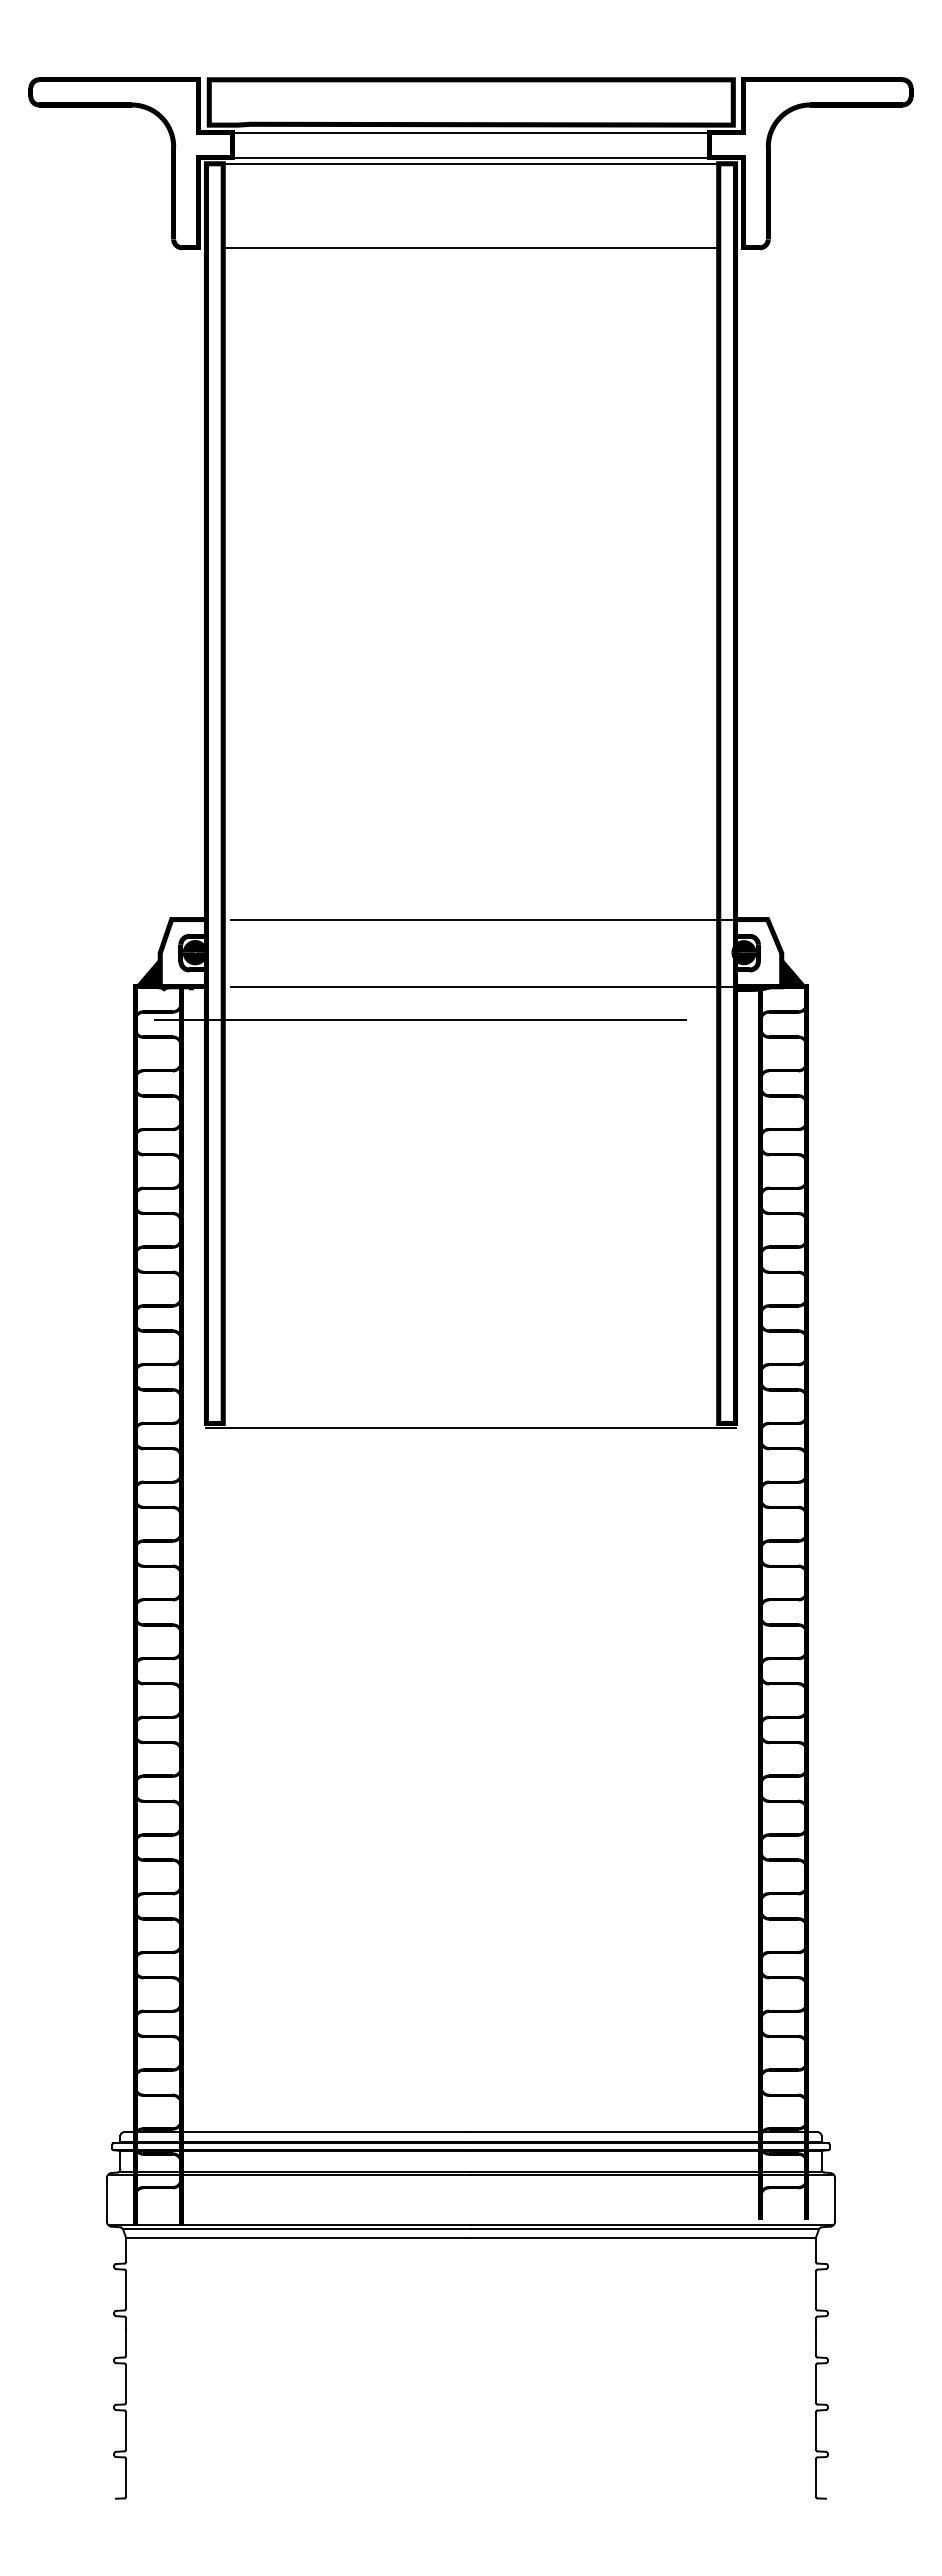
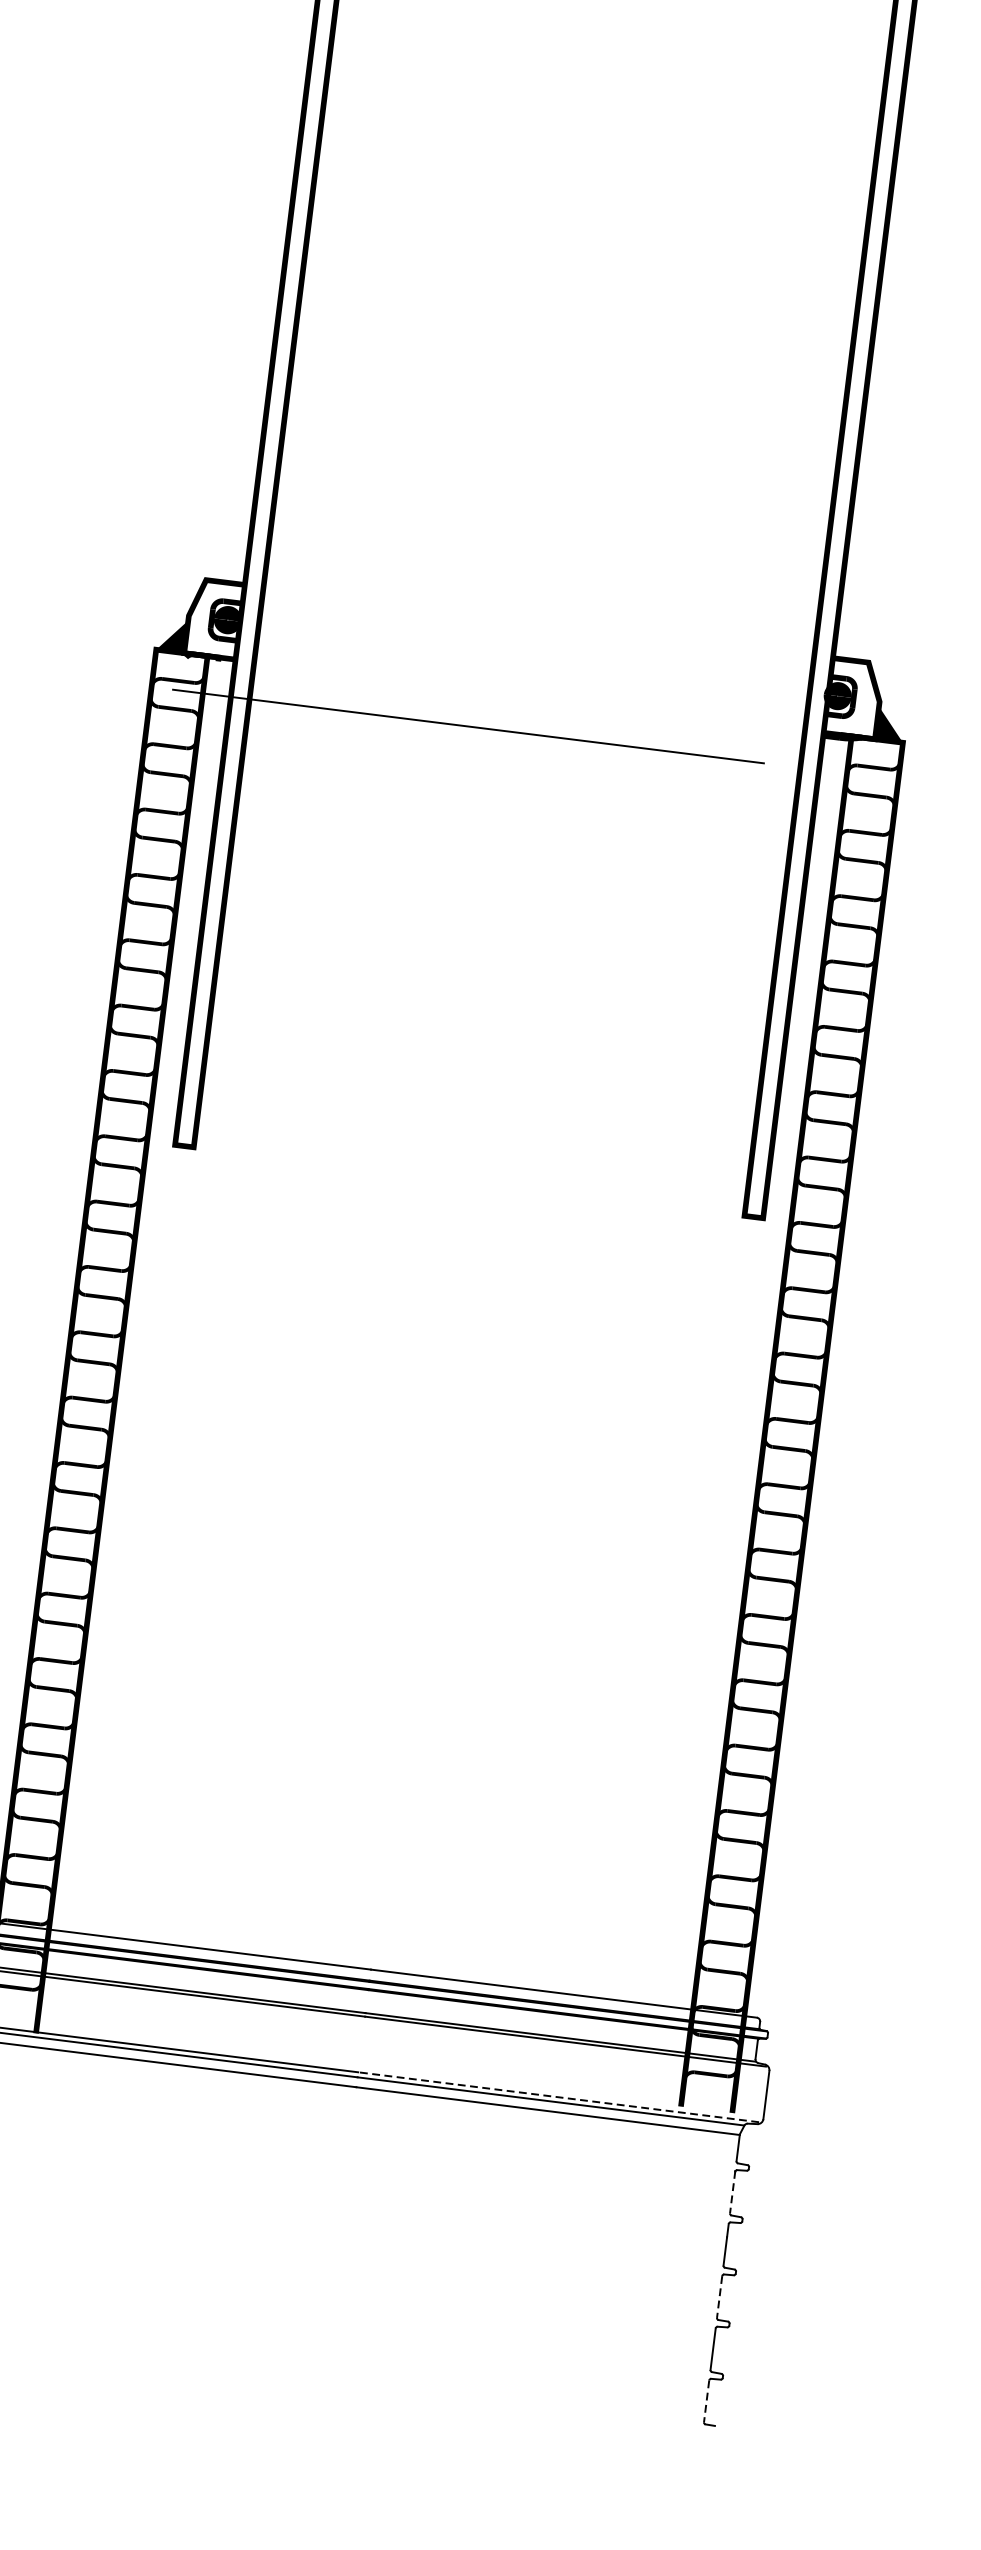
line: (469, 919) -> (537, 621), removed
line: (469, 986) -> (527, 695), removed
line: (470, 1428) -> (467, 1187), removed
line: (650, 2224) -> (557, 2096), solid -> dashed
line: (815, 2290) -> (732, 2193), solid -> dashed
line: (815, 2384) -> (719, 2297), solid -> dashed
line: (815, 2477) -> (706, 2400), solid -> dashed

